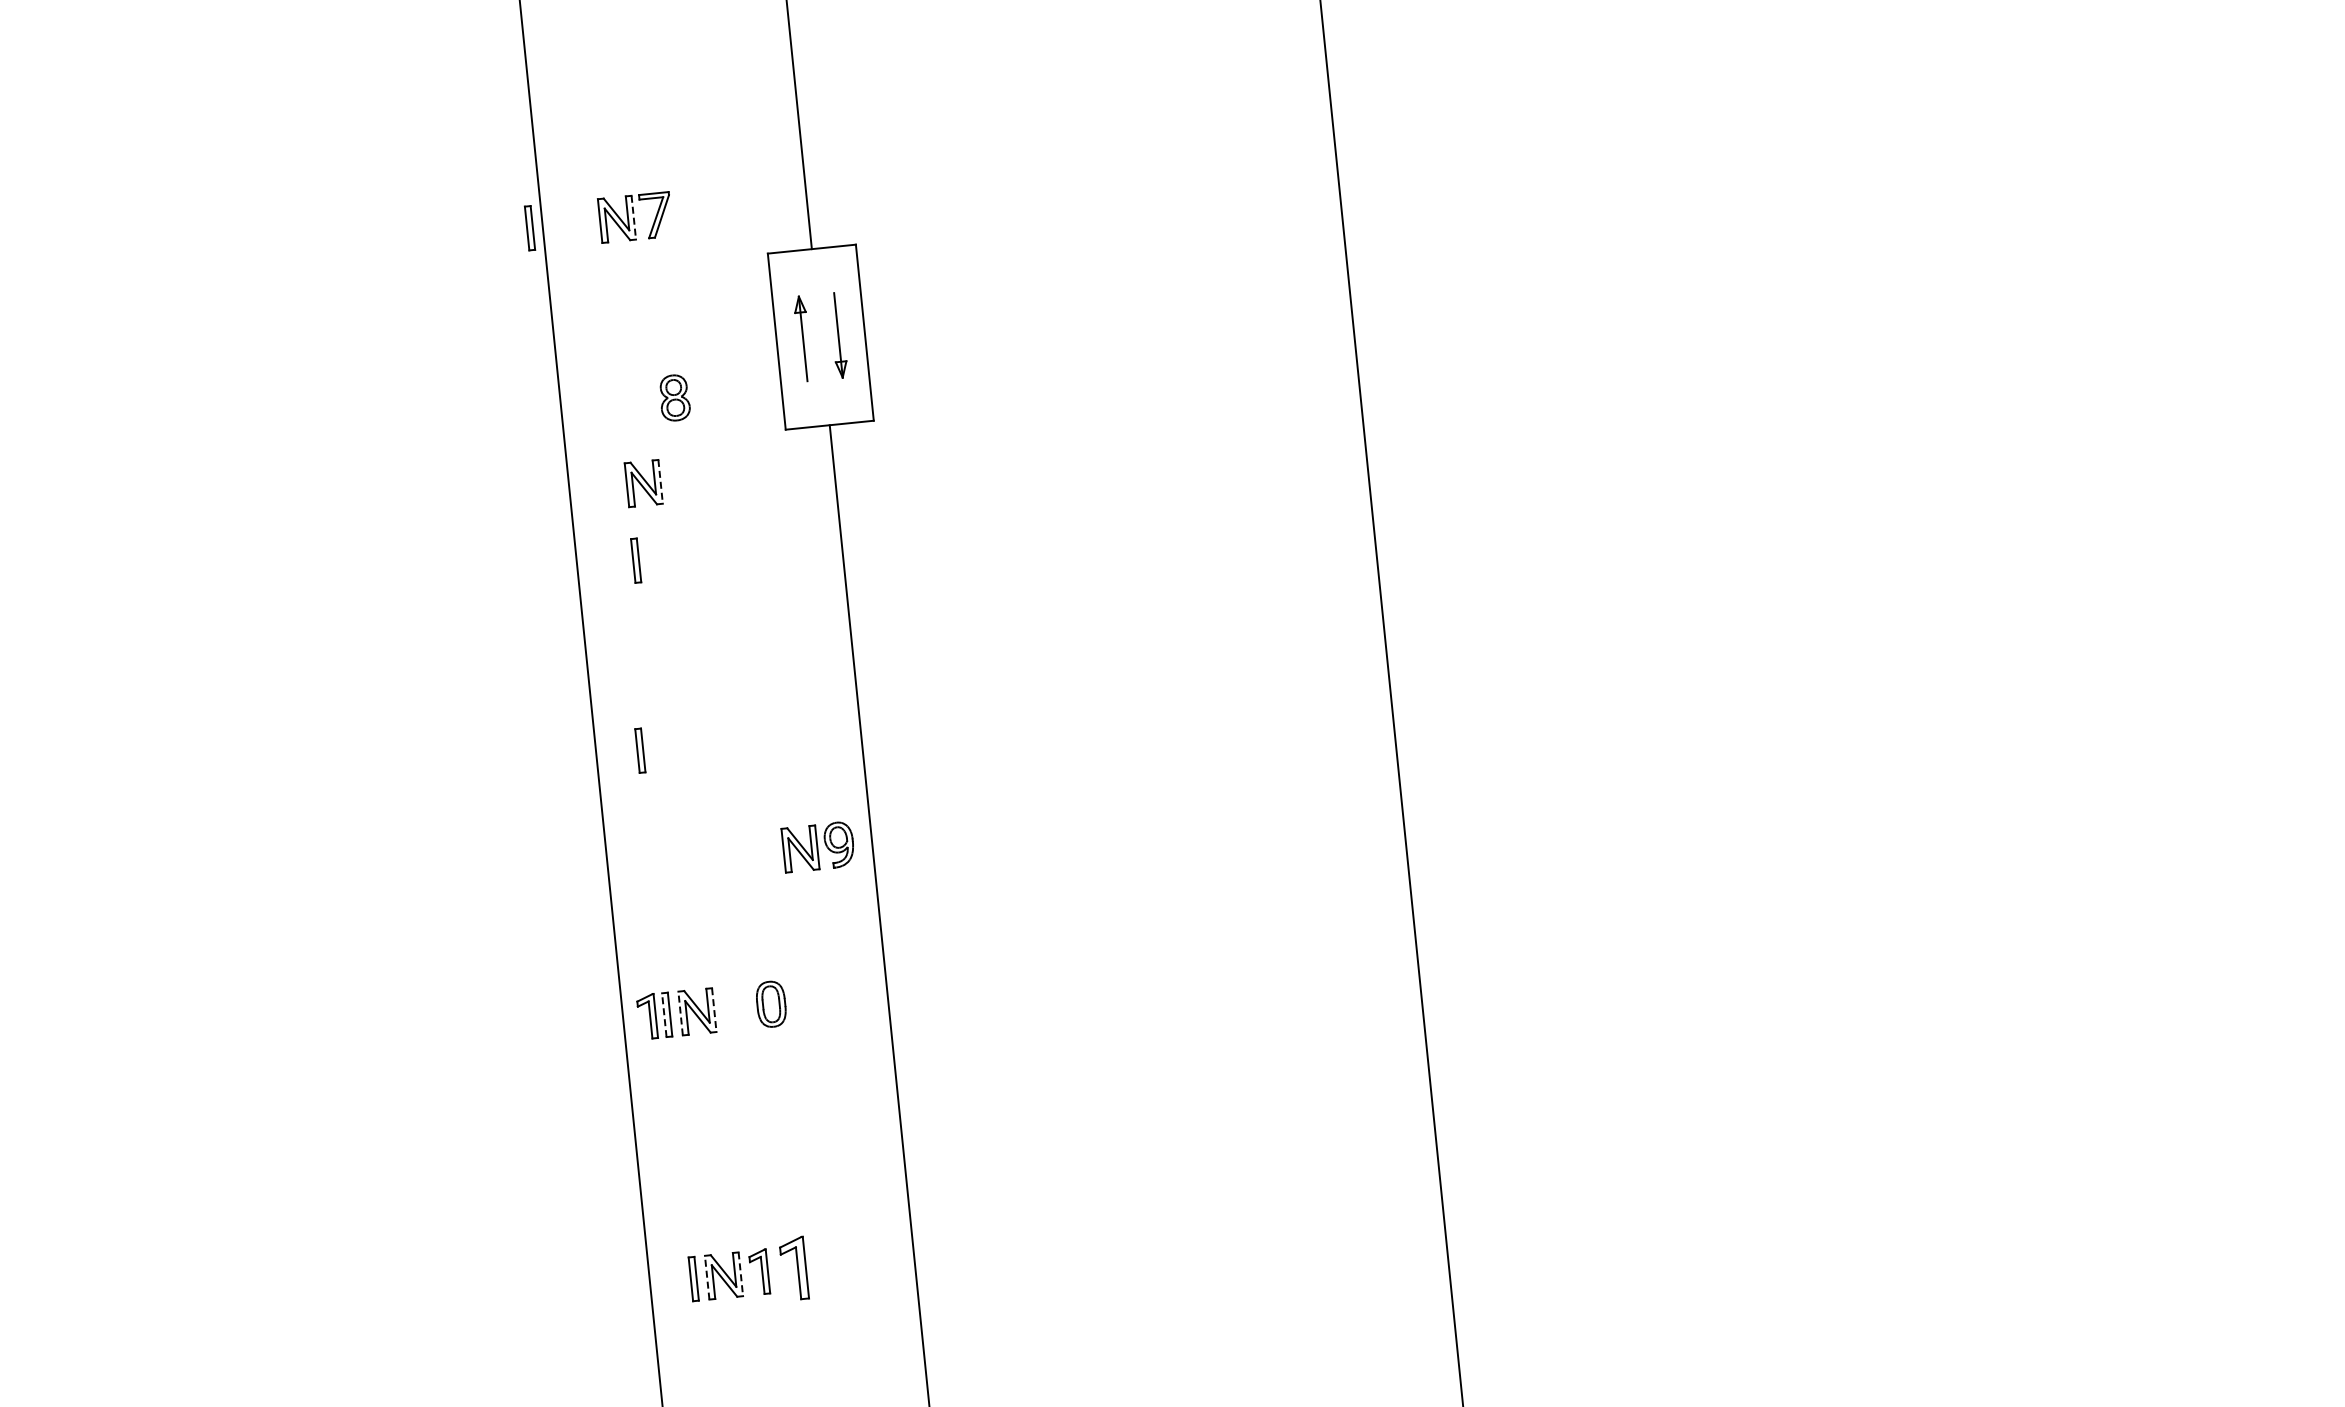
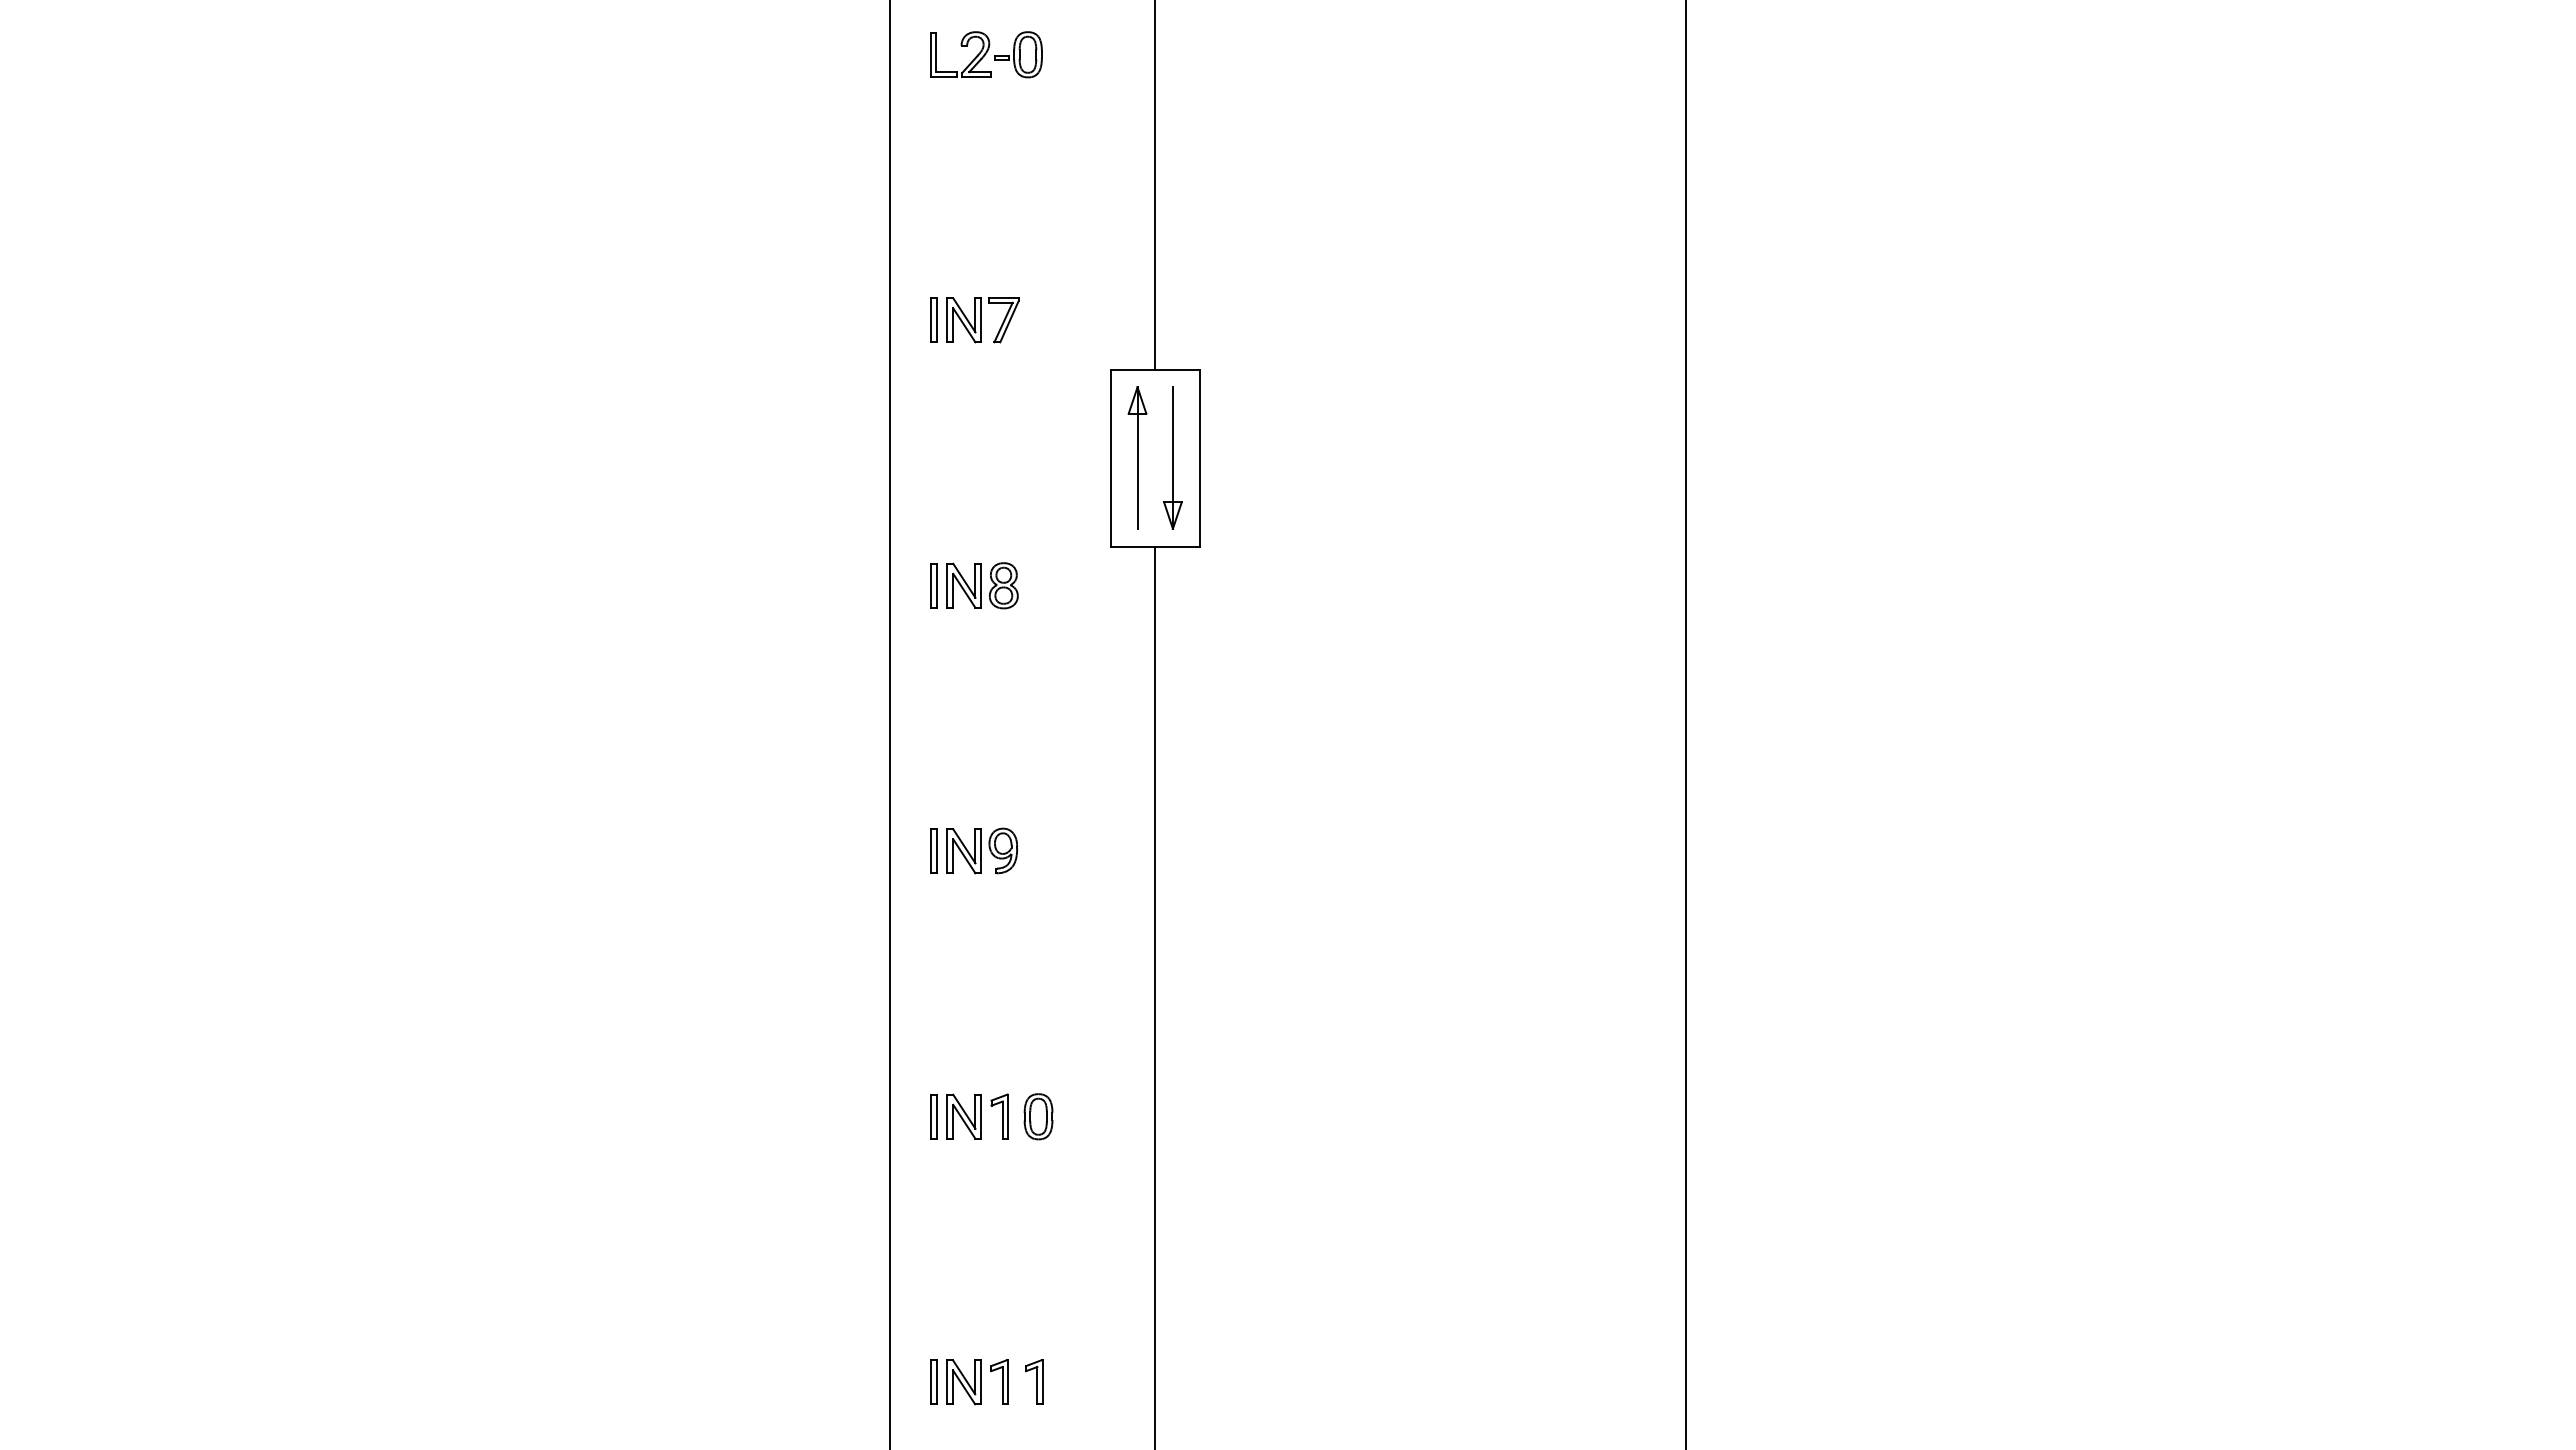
line: (634, 217) -> (981, 320), dashed -> solid
part: (529, 227) -> (933, 319), moved
part: (837, 334) -> (1172, 457), size x1.67
part: (803, 338) -> (1137, 457), size x1.67
part: (674, 397) -> (1003, 585), moved
line: (660, 482) -> (981, 586), dashed -> solid
part: (635, 560) -> (933, 585), moved
part: (817, 846) -> (981, 850), moved
line: (714, 1010) -> (981, 1117), dashed -> solid
line: (680, 1013) -> (947, 1116), dashed -> solid
line: (664, 1014) -> (931, 1116), dashed -> solid
part: (646, 1016) -> (999, 1116), moved
part: (794, 1268) -> (1034, 1381), size x0.71
line: (740, 1274) -> (980, 1382), dashed -> solid
line: (707, 1277) -> (947, 1382), dashed -> solid

